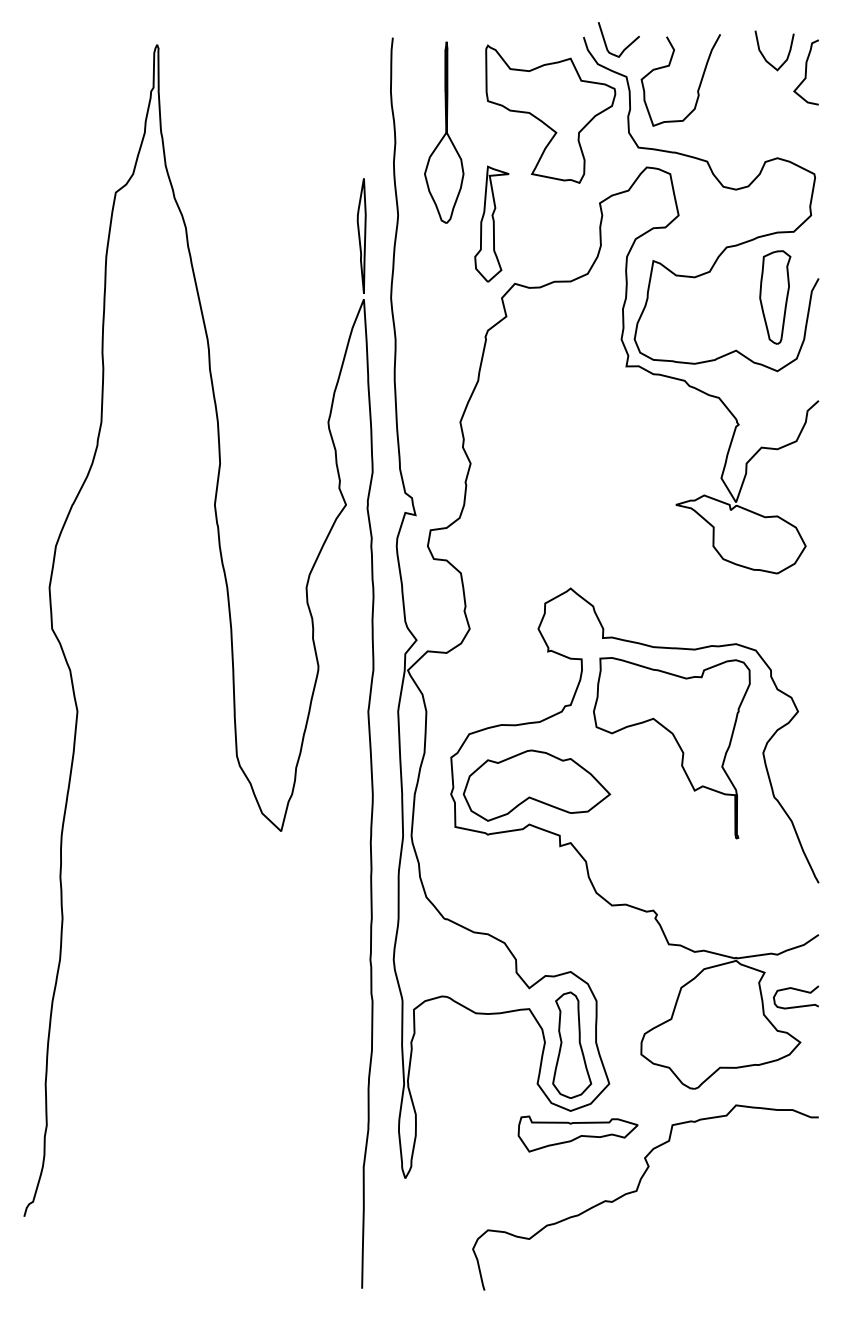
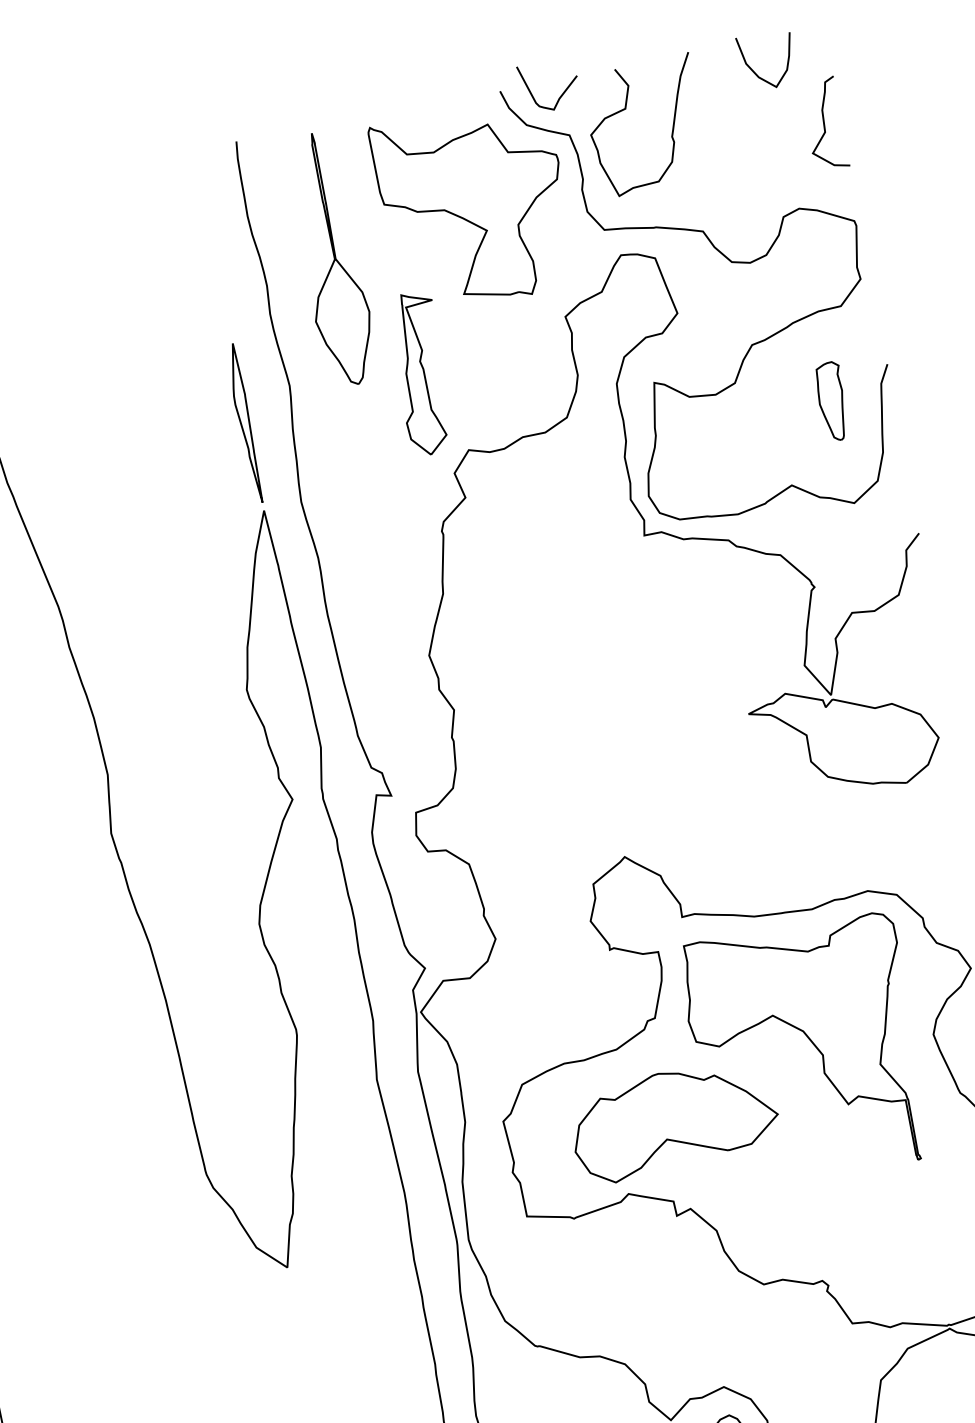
curve: (805, 72) -> (823, 124), moved
part: (775, 297) -> (832, 401), size x0.6
part: (536, 785) -> (673, 1121), moved

